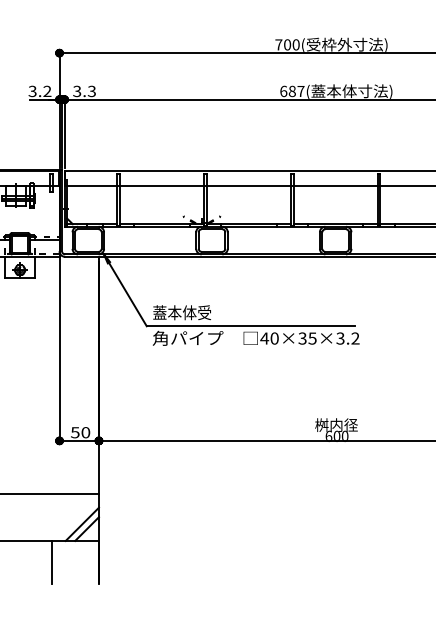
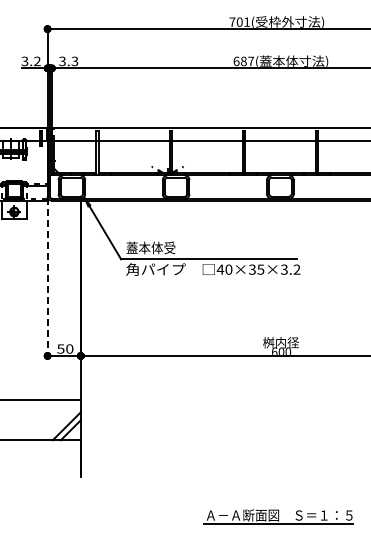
text: (296, 44) -> (247, 21), 700( -> 701(
line: (59, 347) -> (47, 277), solid -> dashed
line: (51, 562) -> (40, 458), removed

